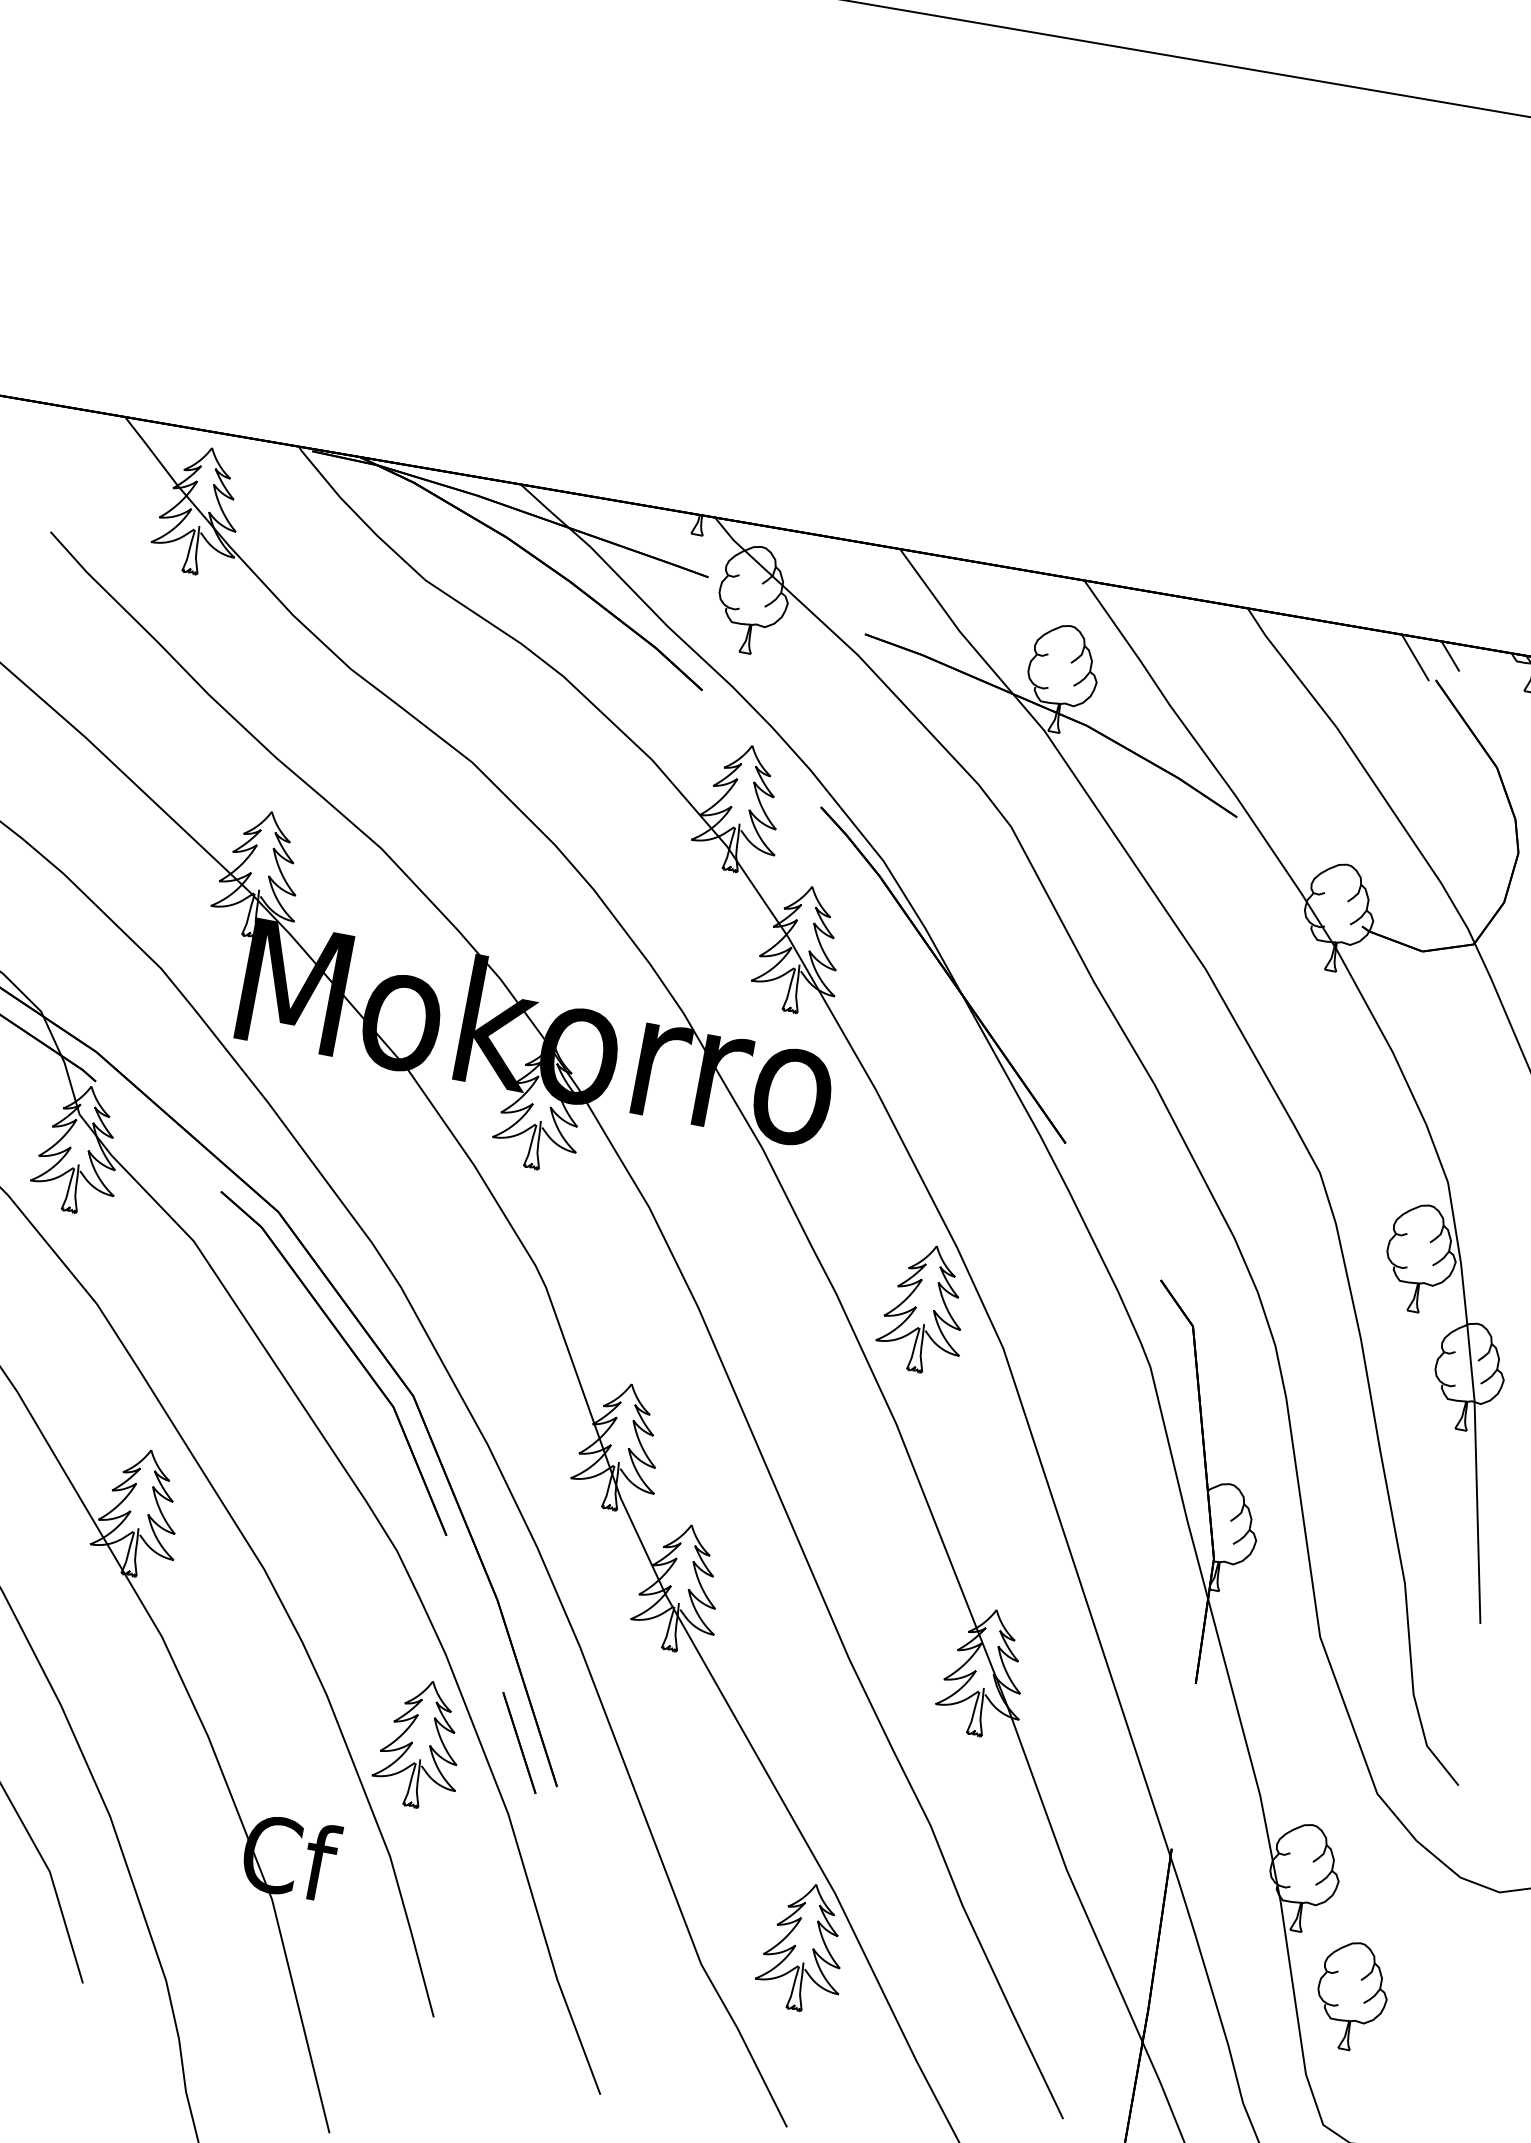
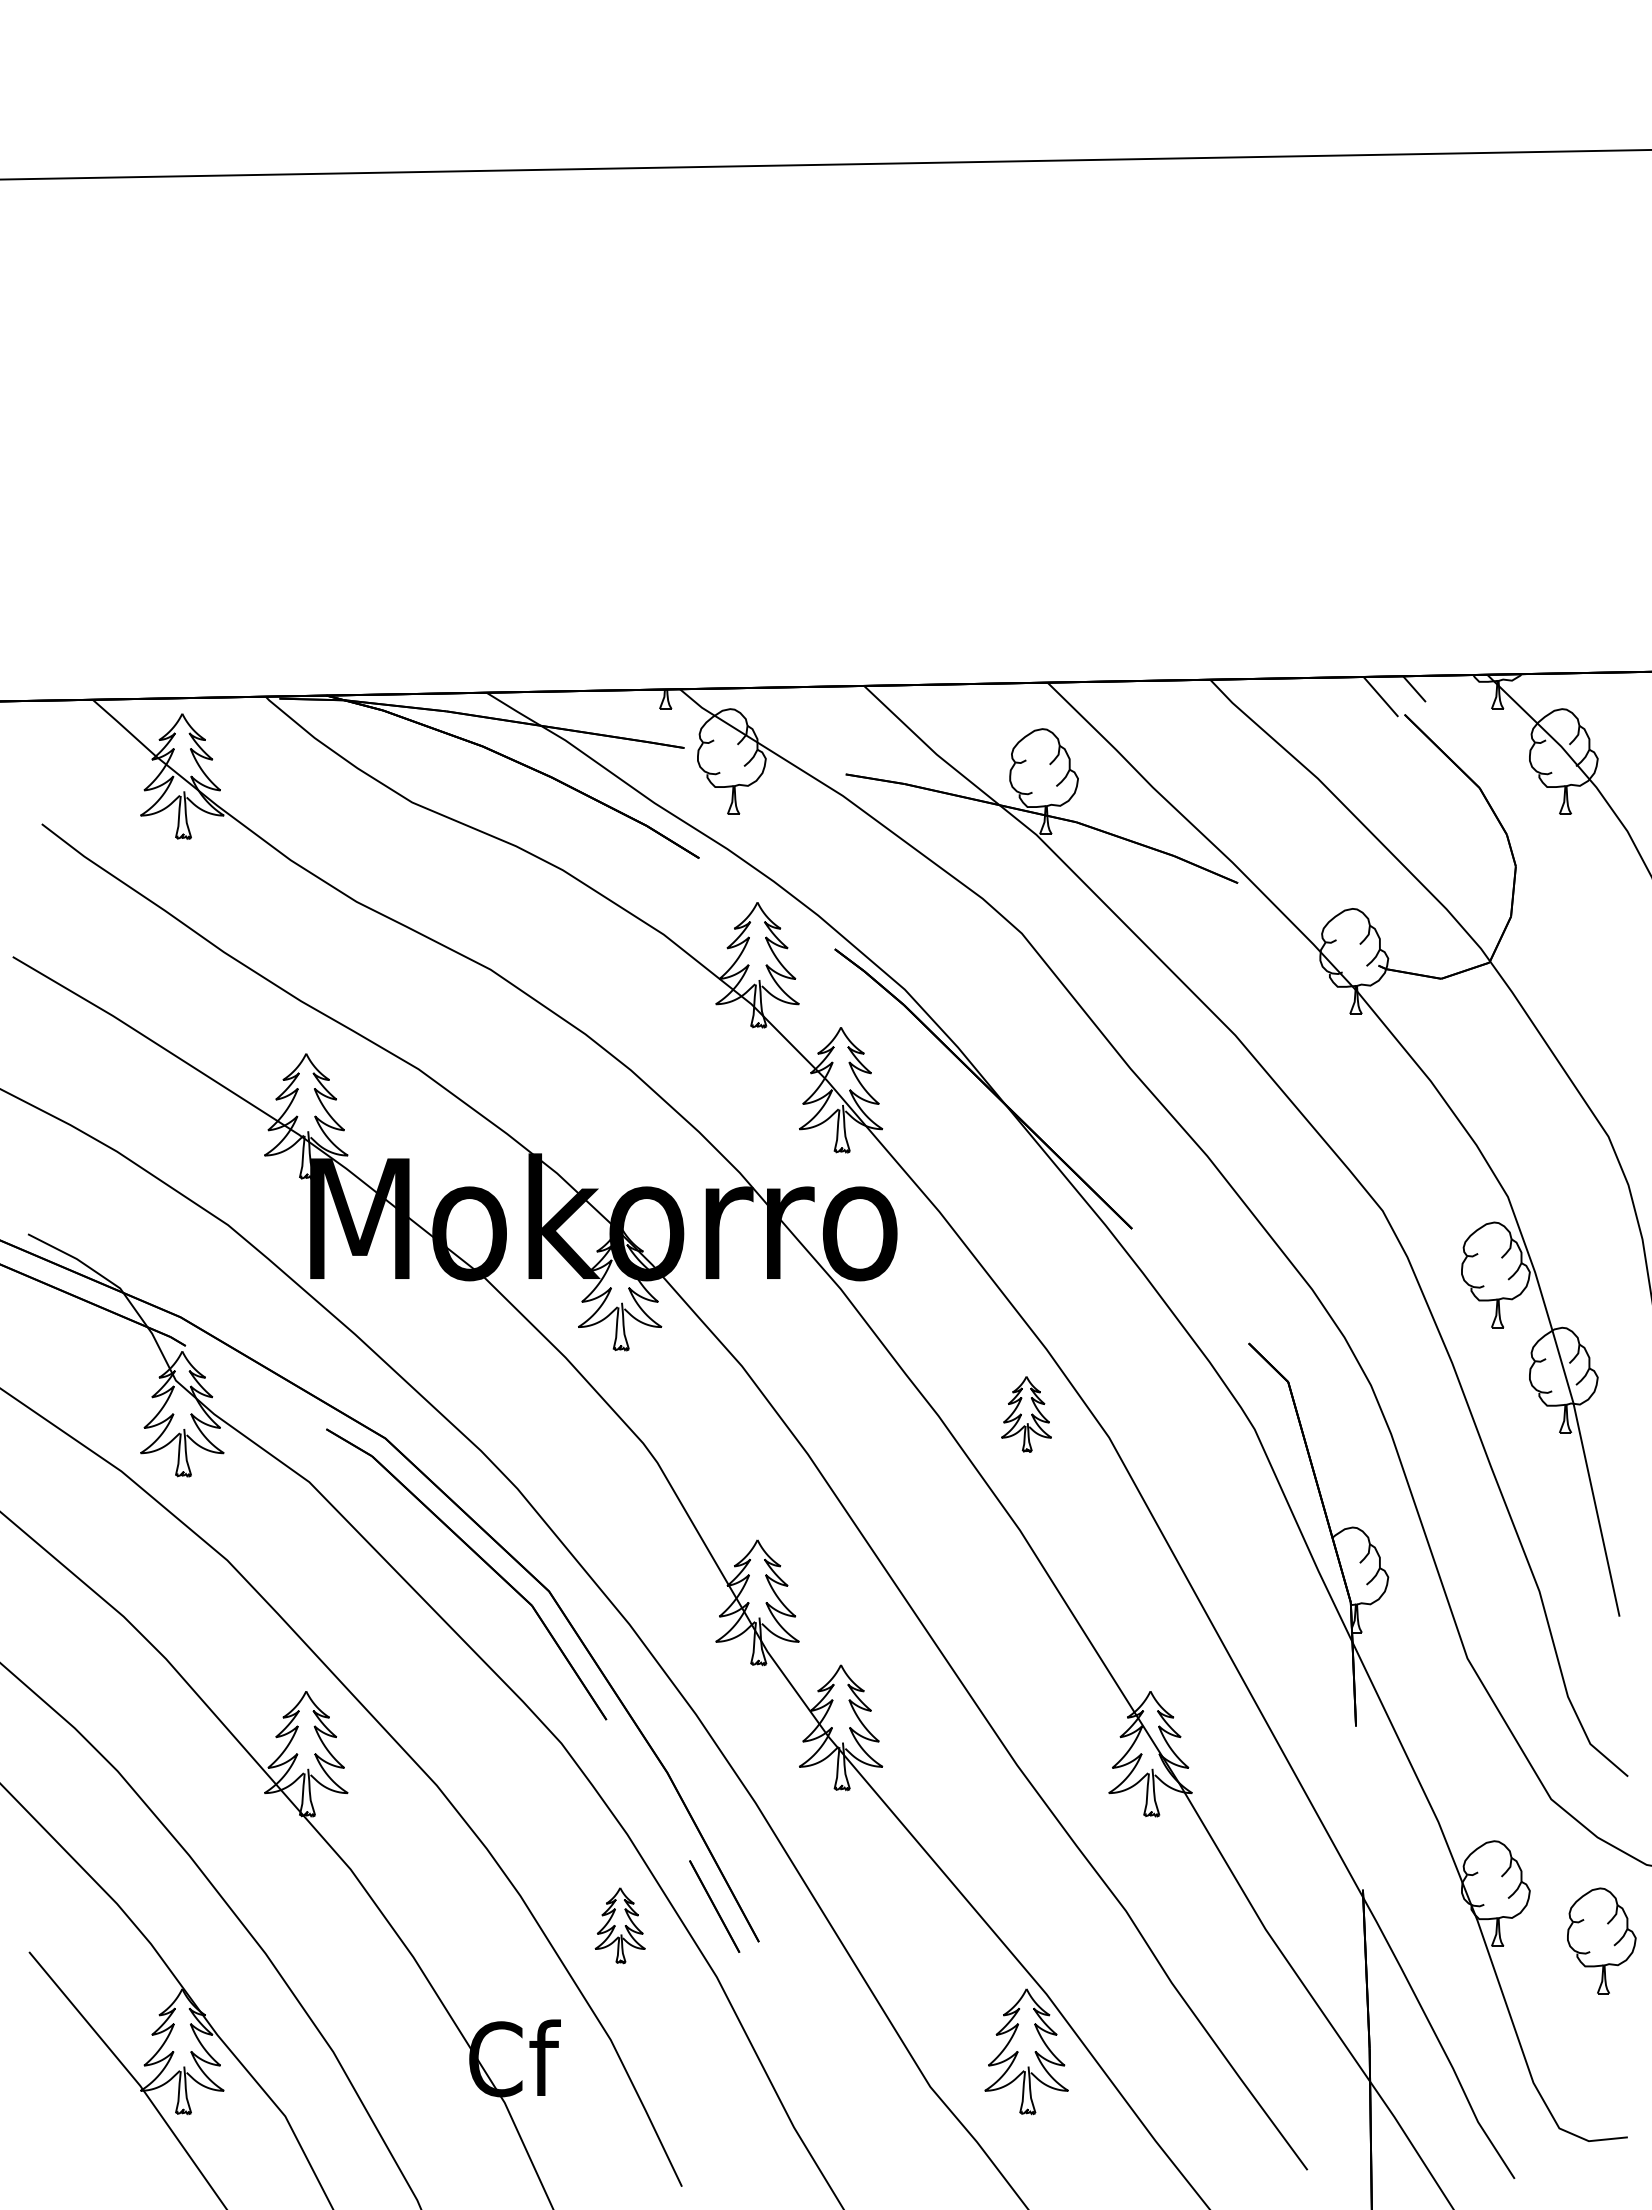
part: (924, 1309) -> (1026, 1414), size x0.6
part: (421, 1744) -> (620, 1925), size x0.6
part: (1351, 1995) -> (1601, 1940), moved

